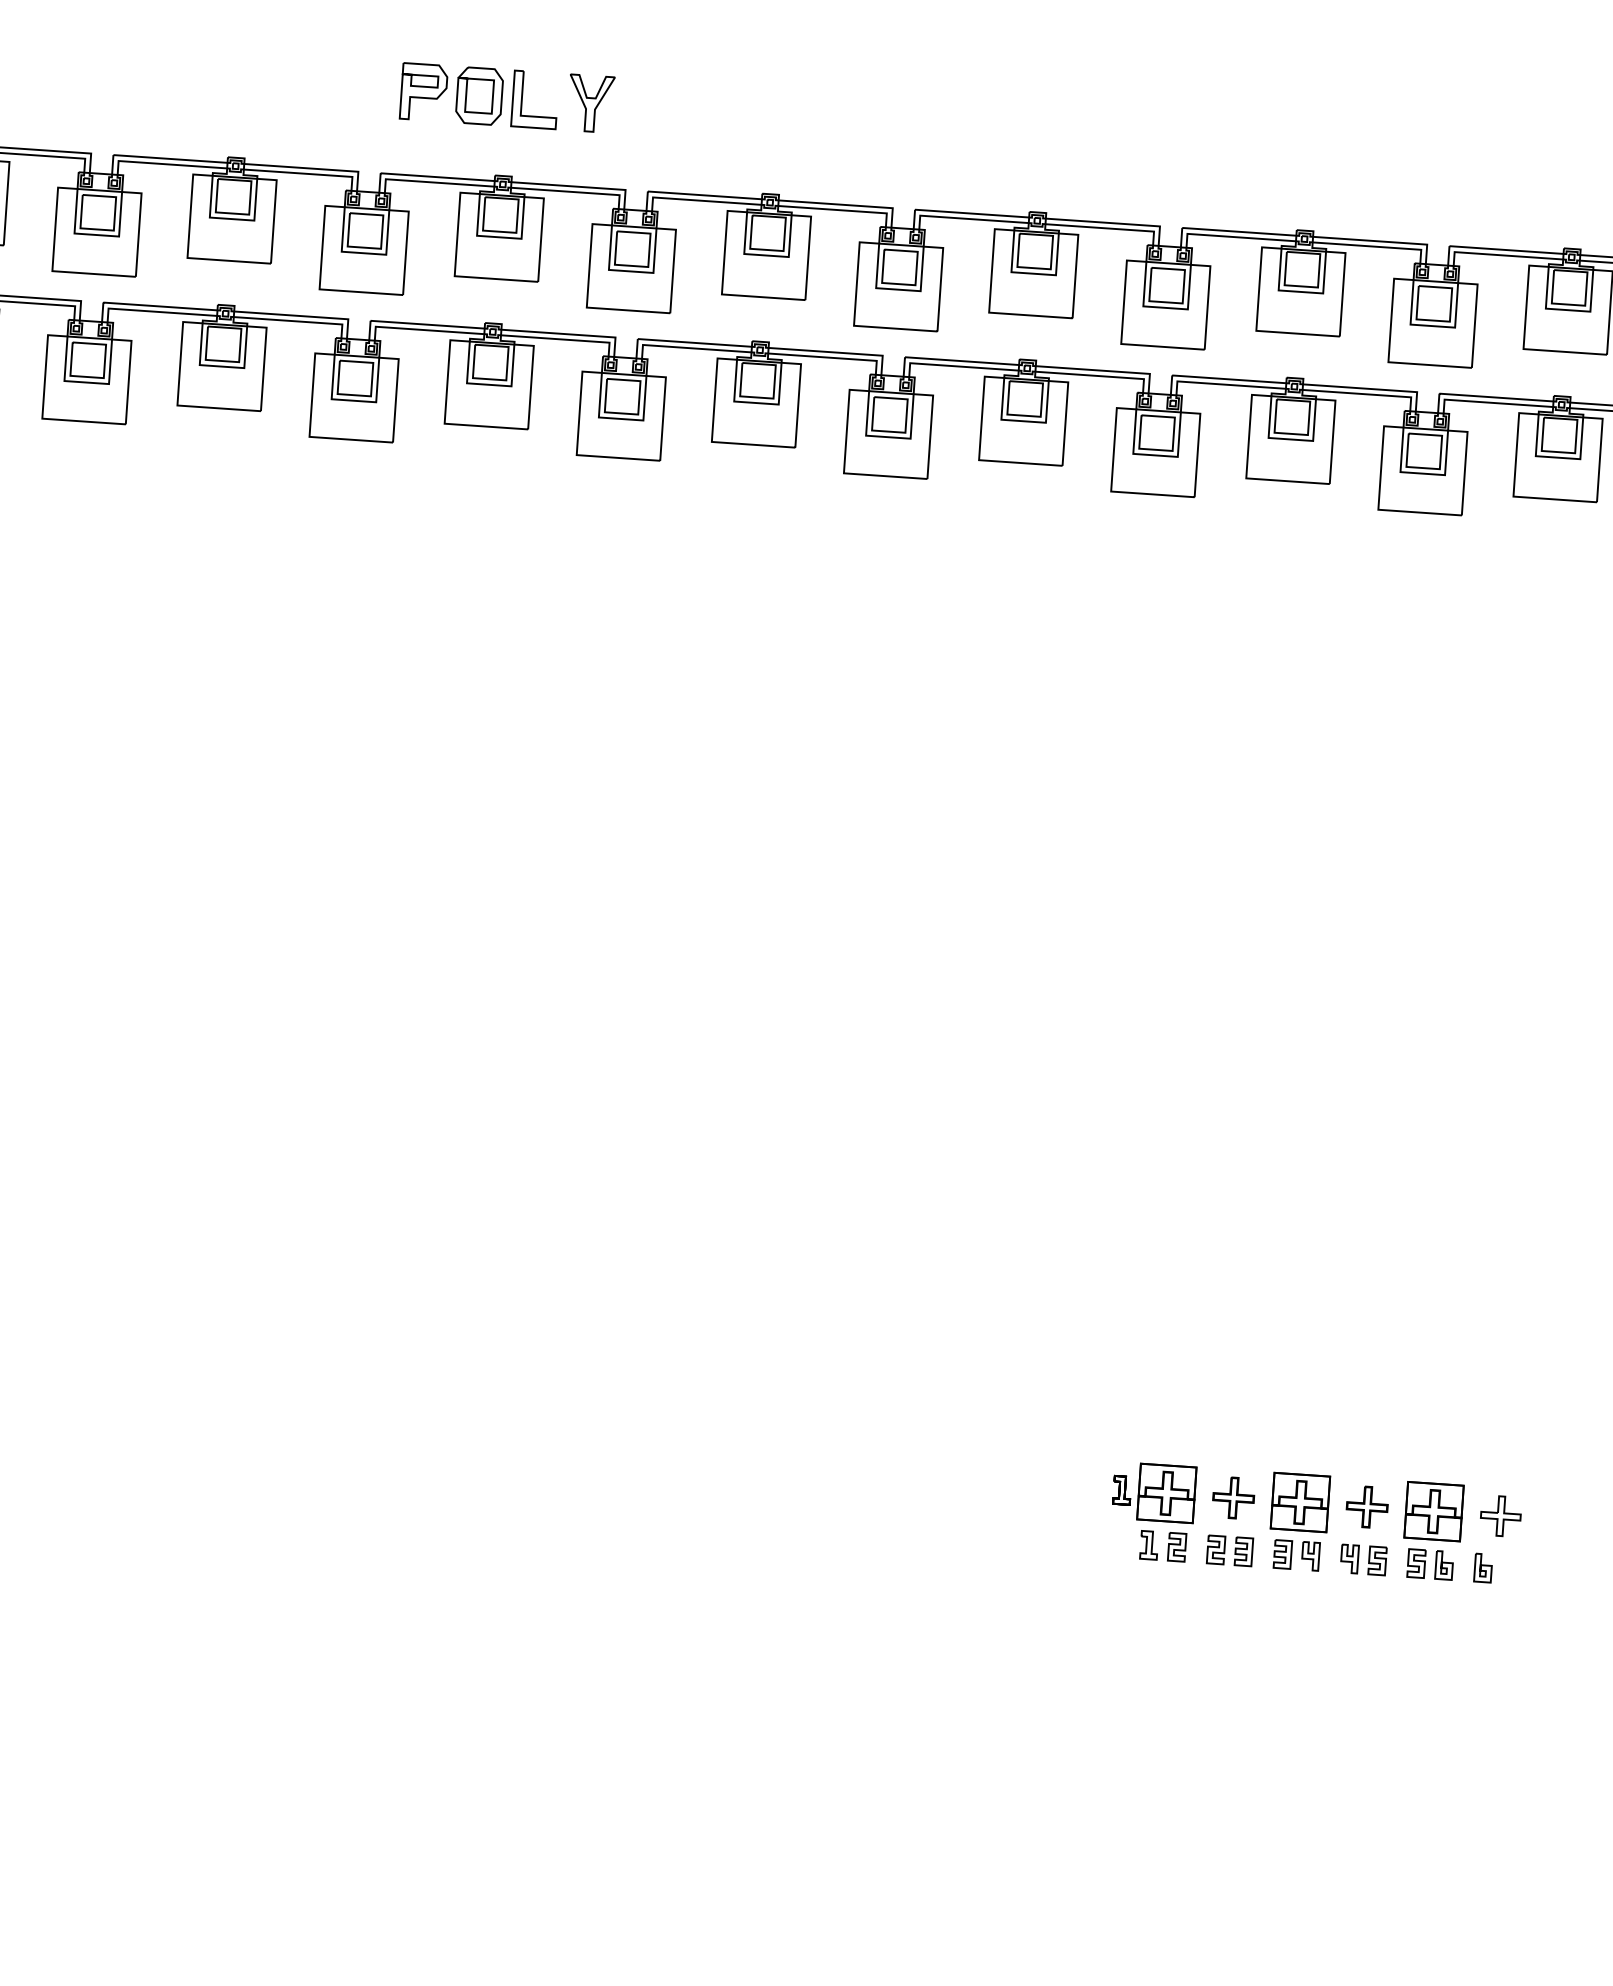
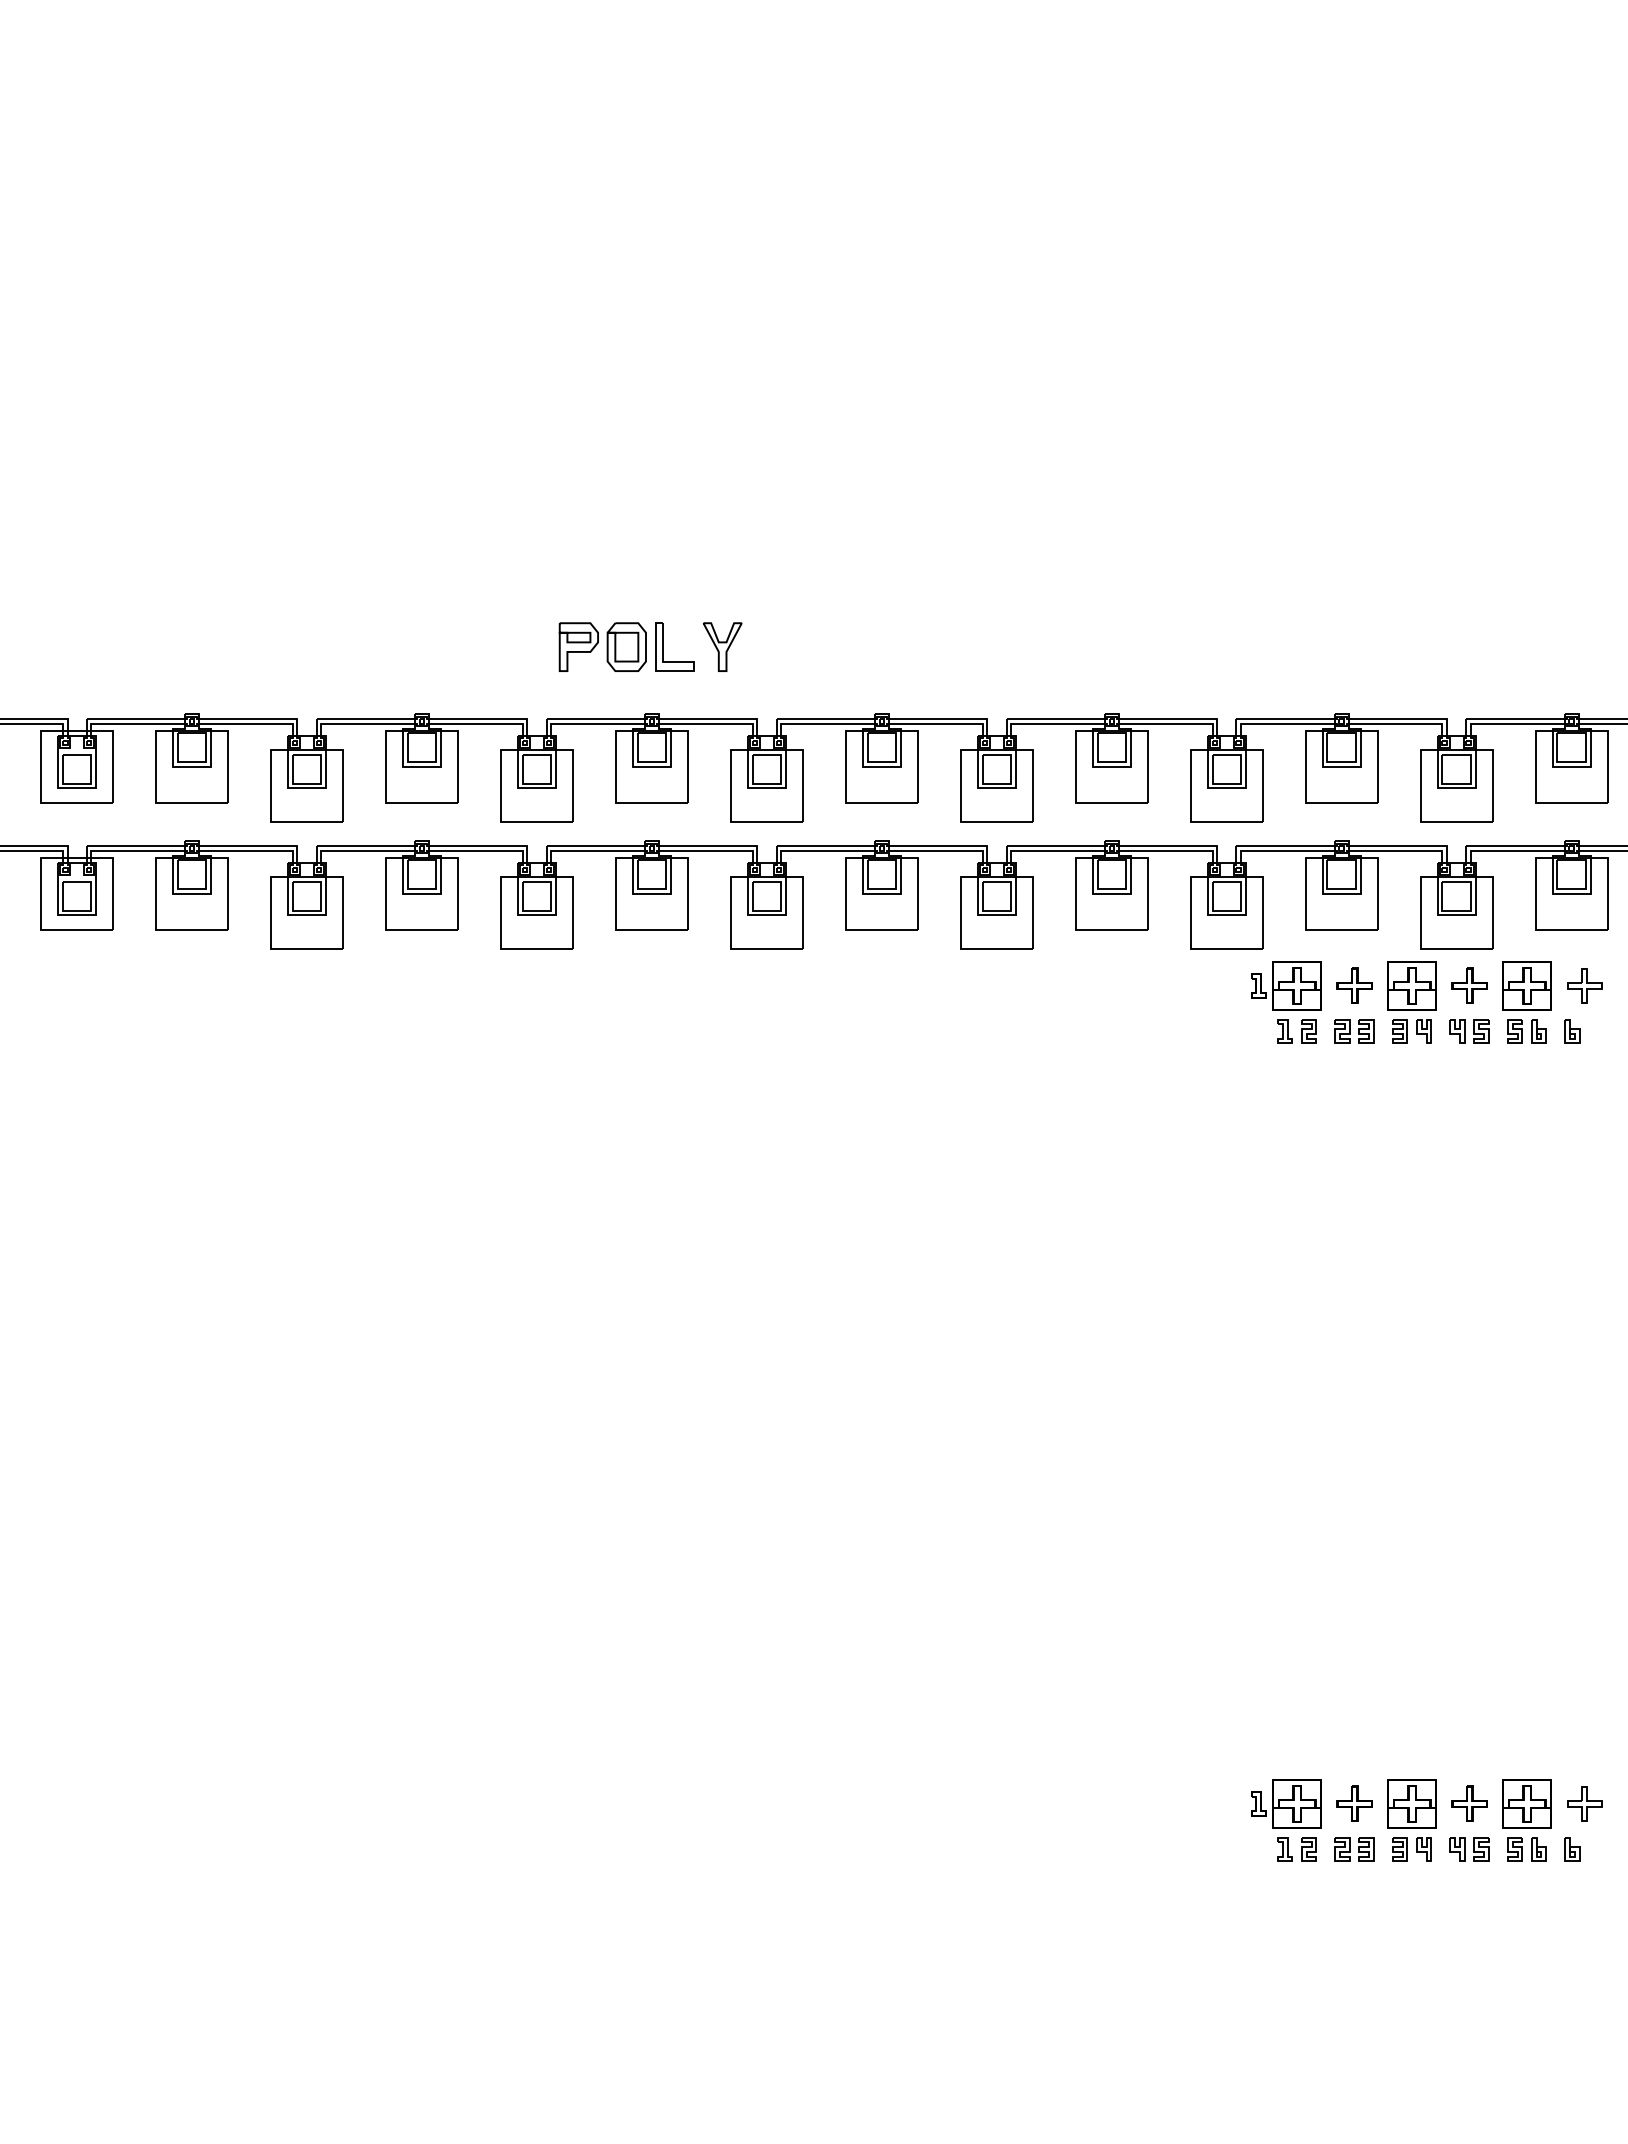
part: (1380, 572) -> (1426, 1002), added

